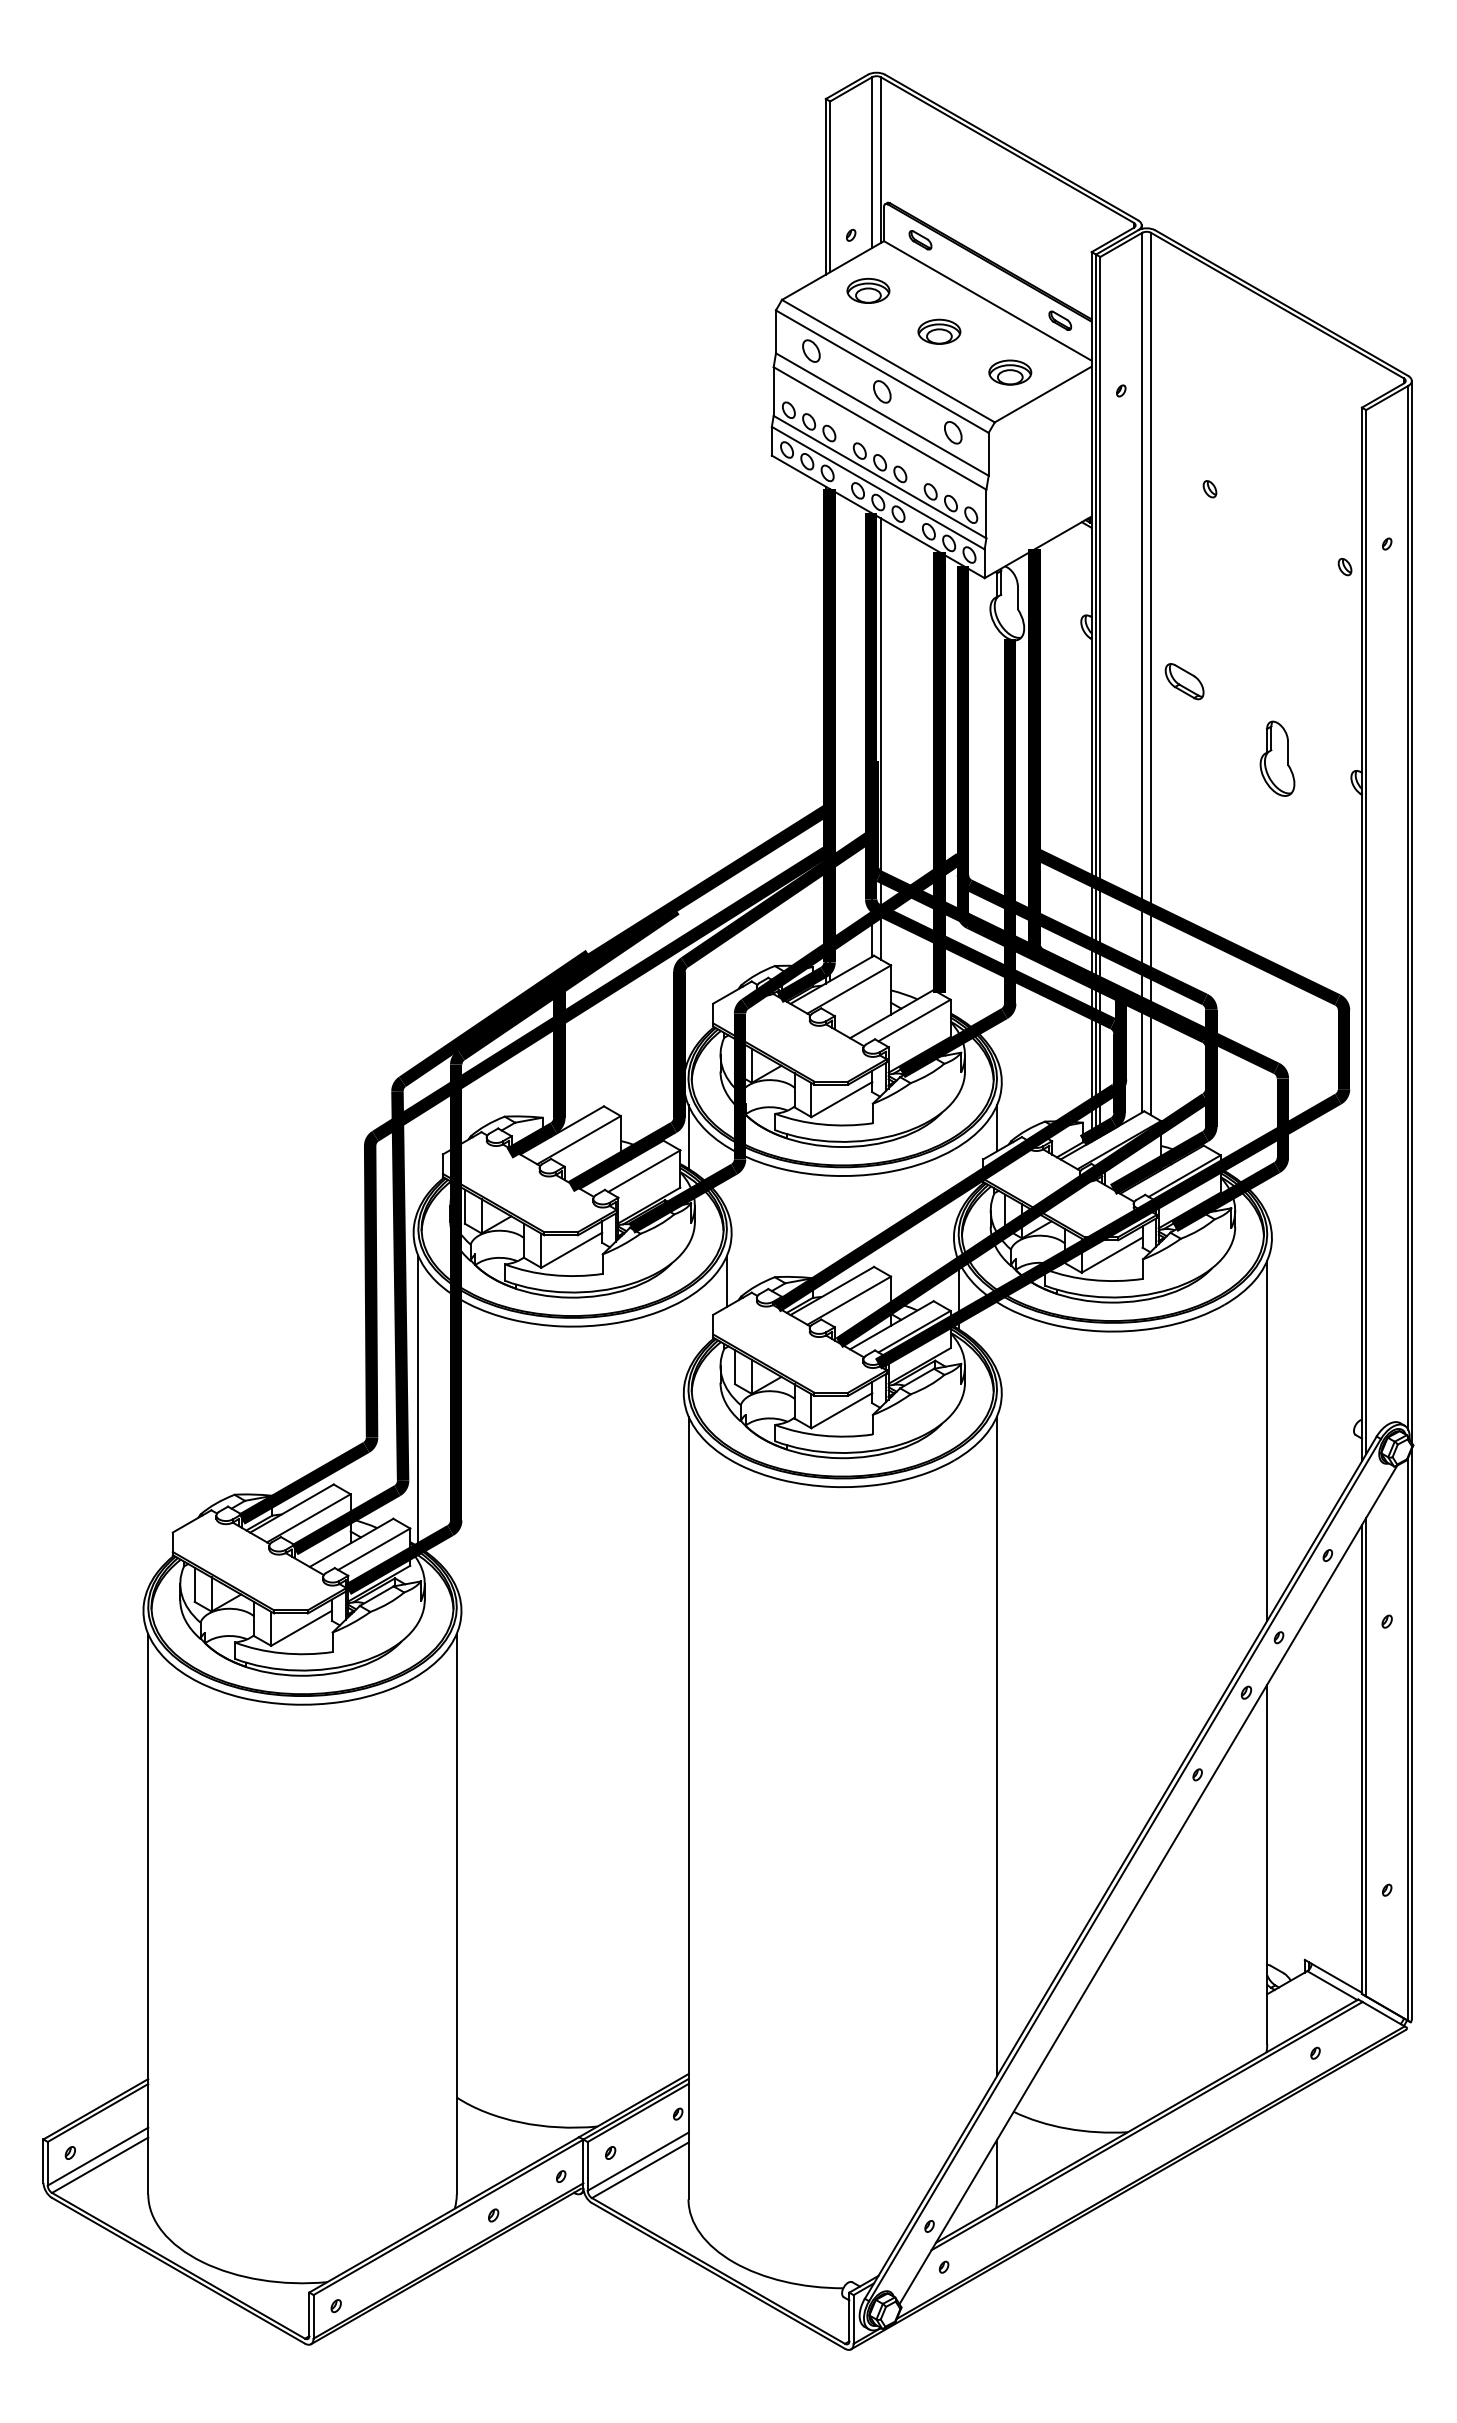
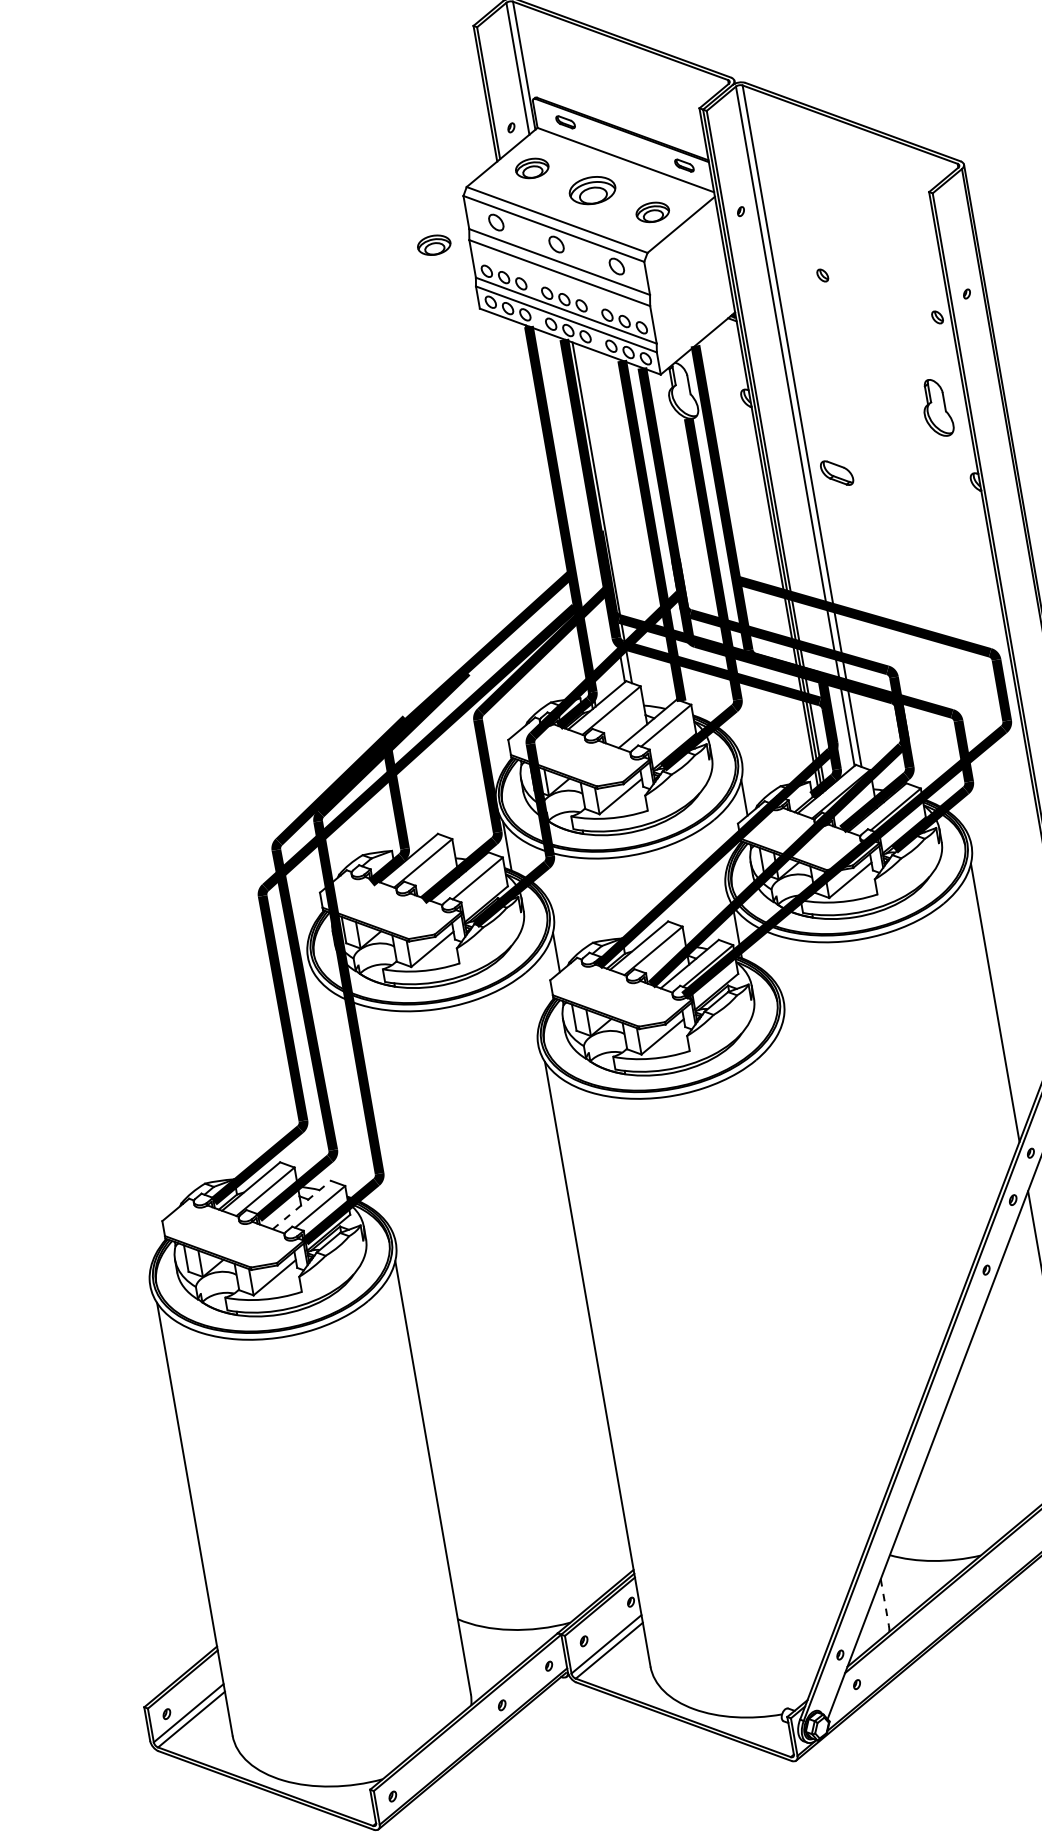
part: (939, 331) -> (592, 190), size x1.4
part: (728, 365) -> (434, 244), added
part: (1184, 681) -> (836, 473), moved
part: (1277, 758) -> (936, 407), moved
line: (418, 1400) -> (334, 1086), removed
line: (352, 1542) -> (302, 1204), solid -> dashed
line: (997, 1746) -> (828, 1275), removed
line: (997, 2169) -> (885, 1601), solid -> dashed

